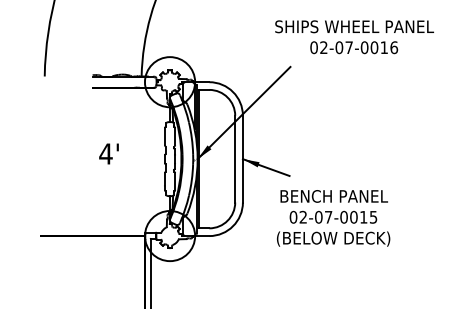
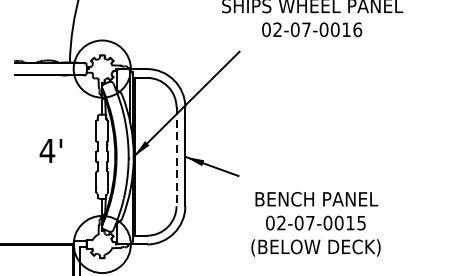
text: (108, 153) -> (50, 150), moved
line: (235, 159) -> (176, 157), solid -> dashed
text: (333, 218) -> (315, 224), moved

